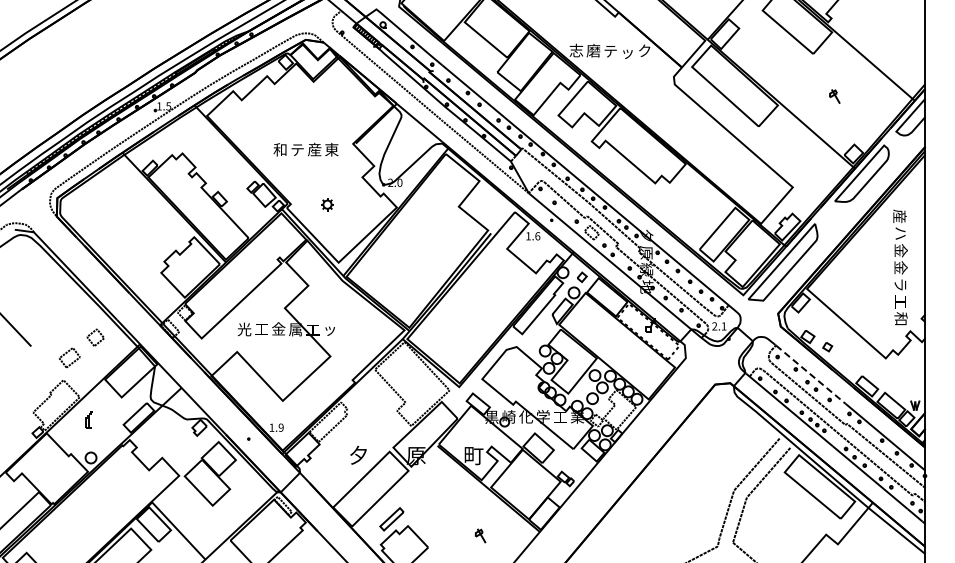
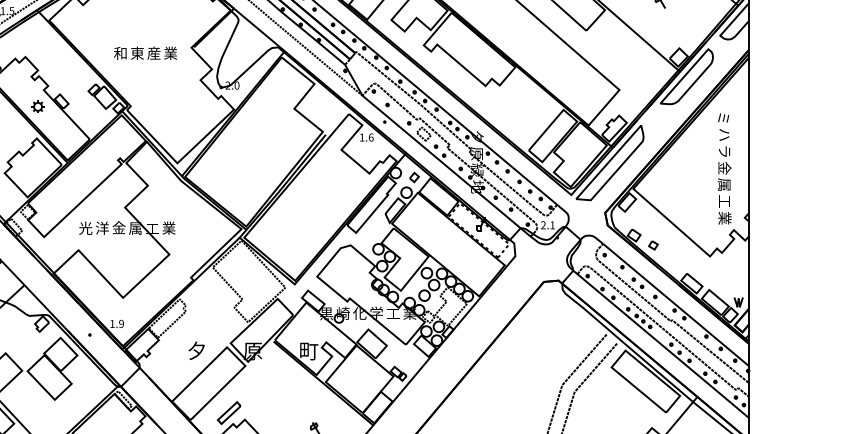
text: (331, 148) -> (170, 52), 東 -> 業
text: (297, 149) -> (137, 53), テ -> 東
part: (327, 204) -> (38, 106), moved
text: (899, 216) -> (723, 118), 産 -> ミ
text: (900, 250) -> (724, 151), 金 -> ラ
text: (899, 284) -> (723, 184), ラ -> 属
text: (900, 318) -> (724, 217), 和 -> 業
text: (261, 329) -> (102, 228), 工 -> 洋
text: (329, 329) -> (168, 228), ッ -> 業
line: (811, 375) -> (637, 273), dashed -> solid

